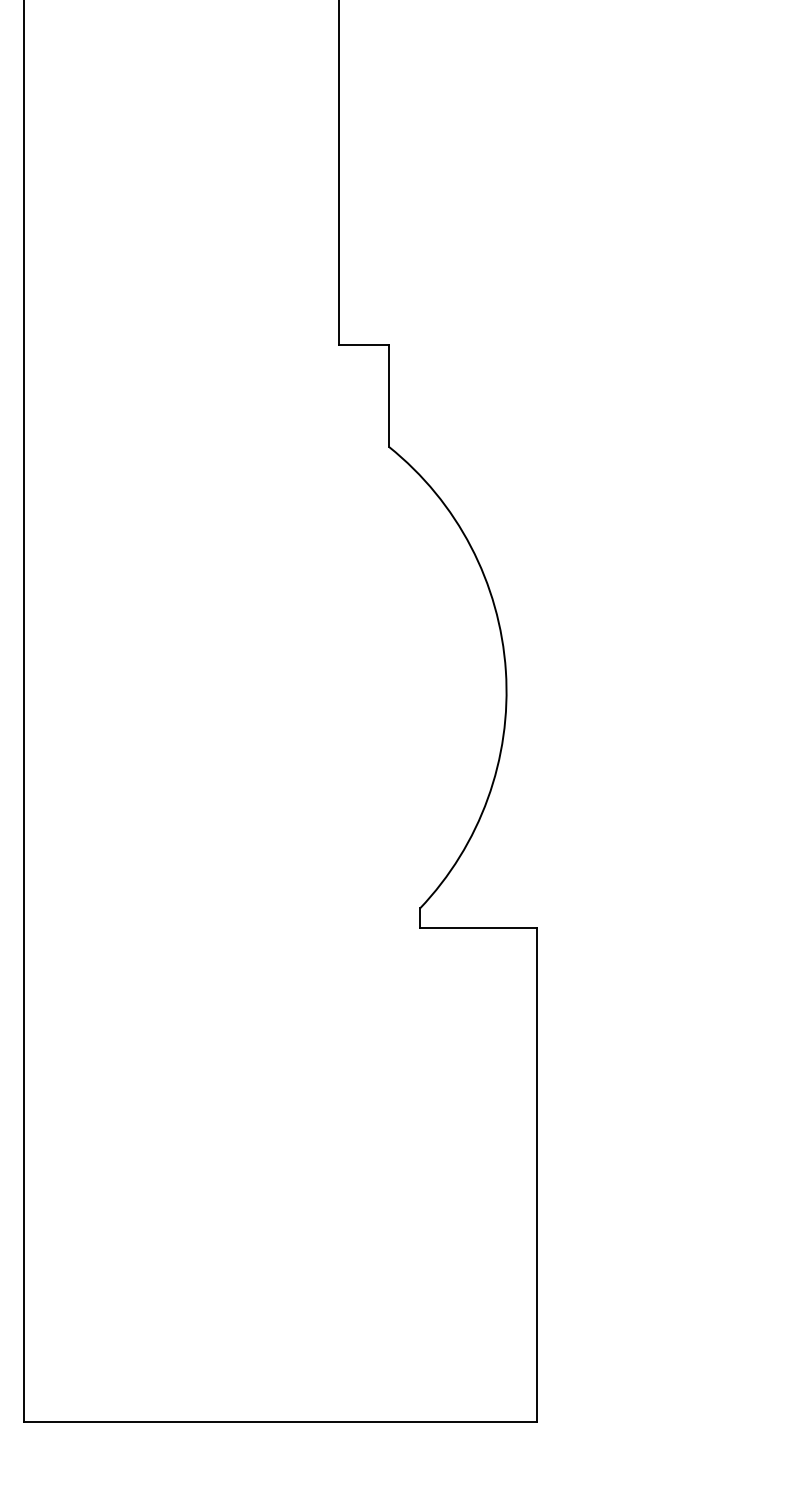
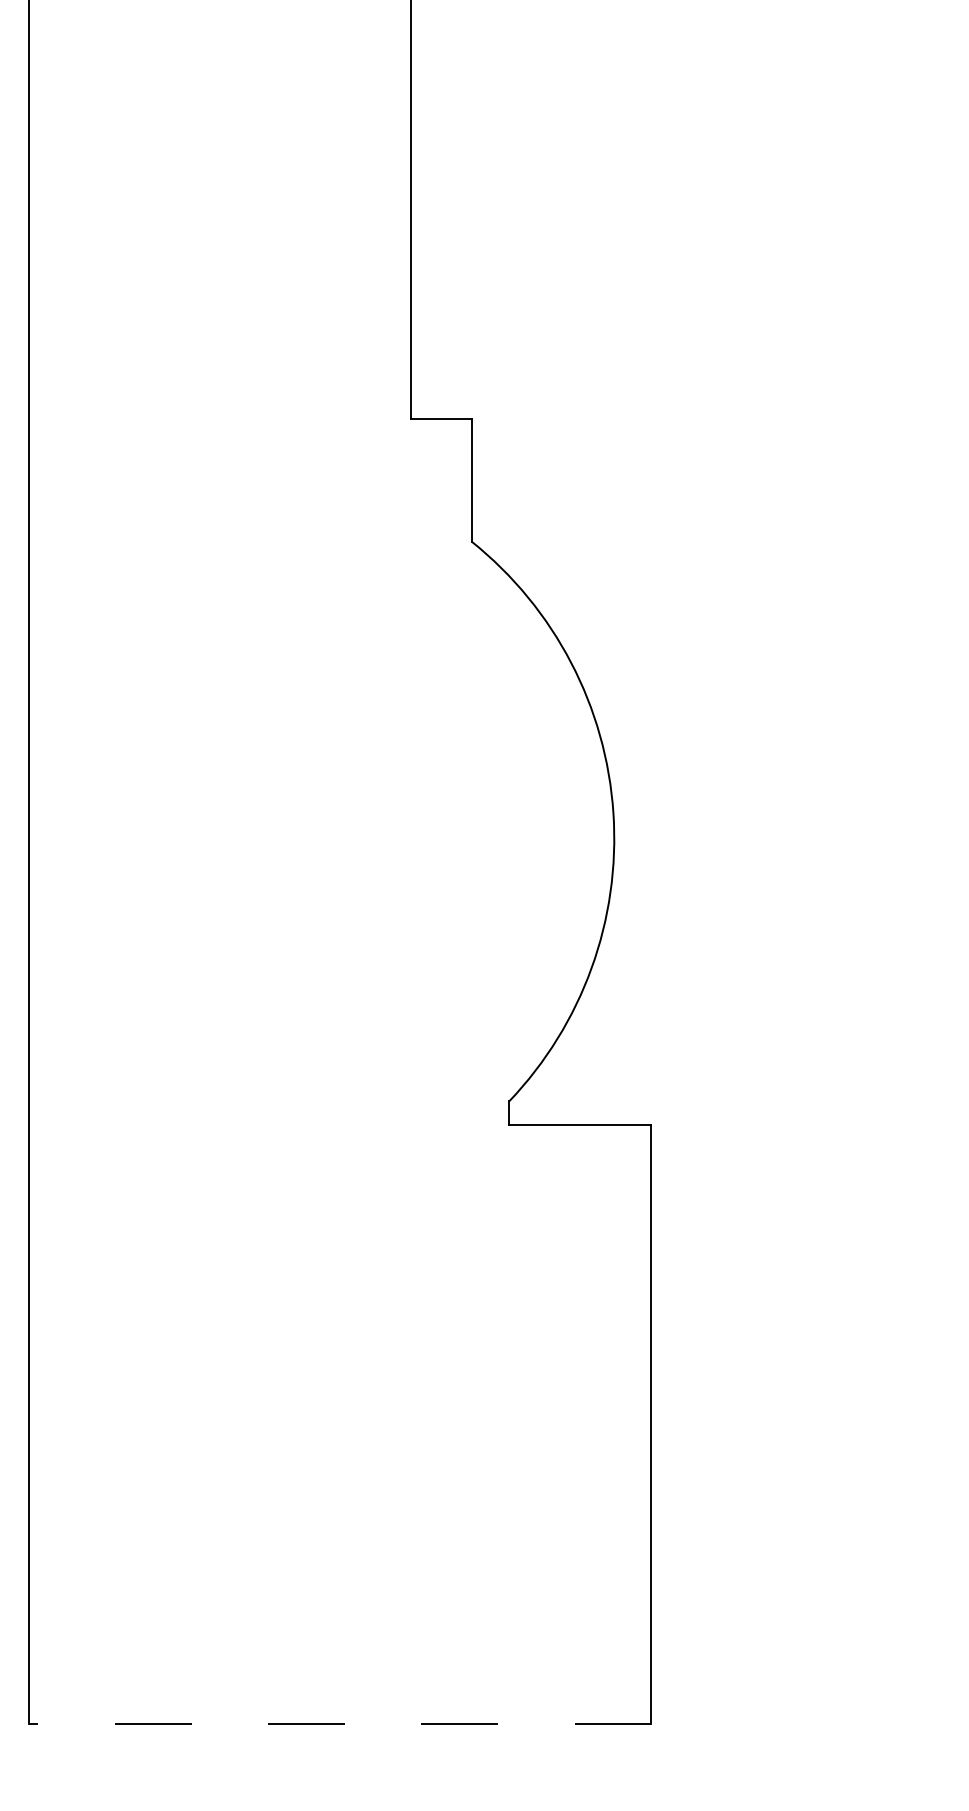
line: (280, 1421) -> (340, 1723), solid -> dashed

